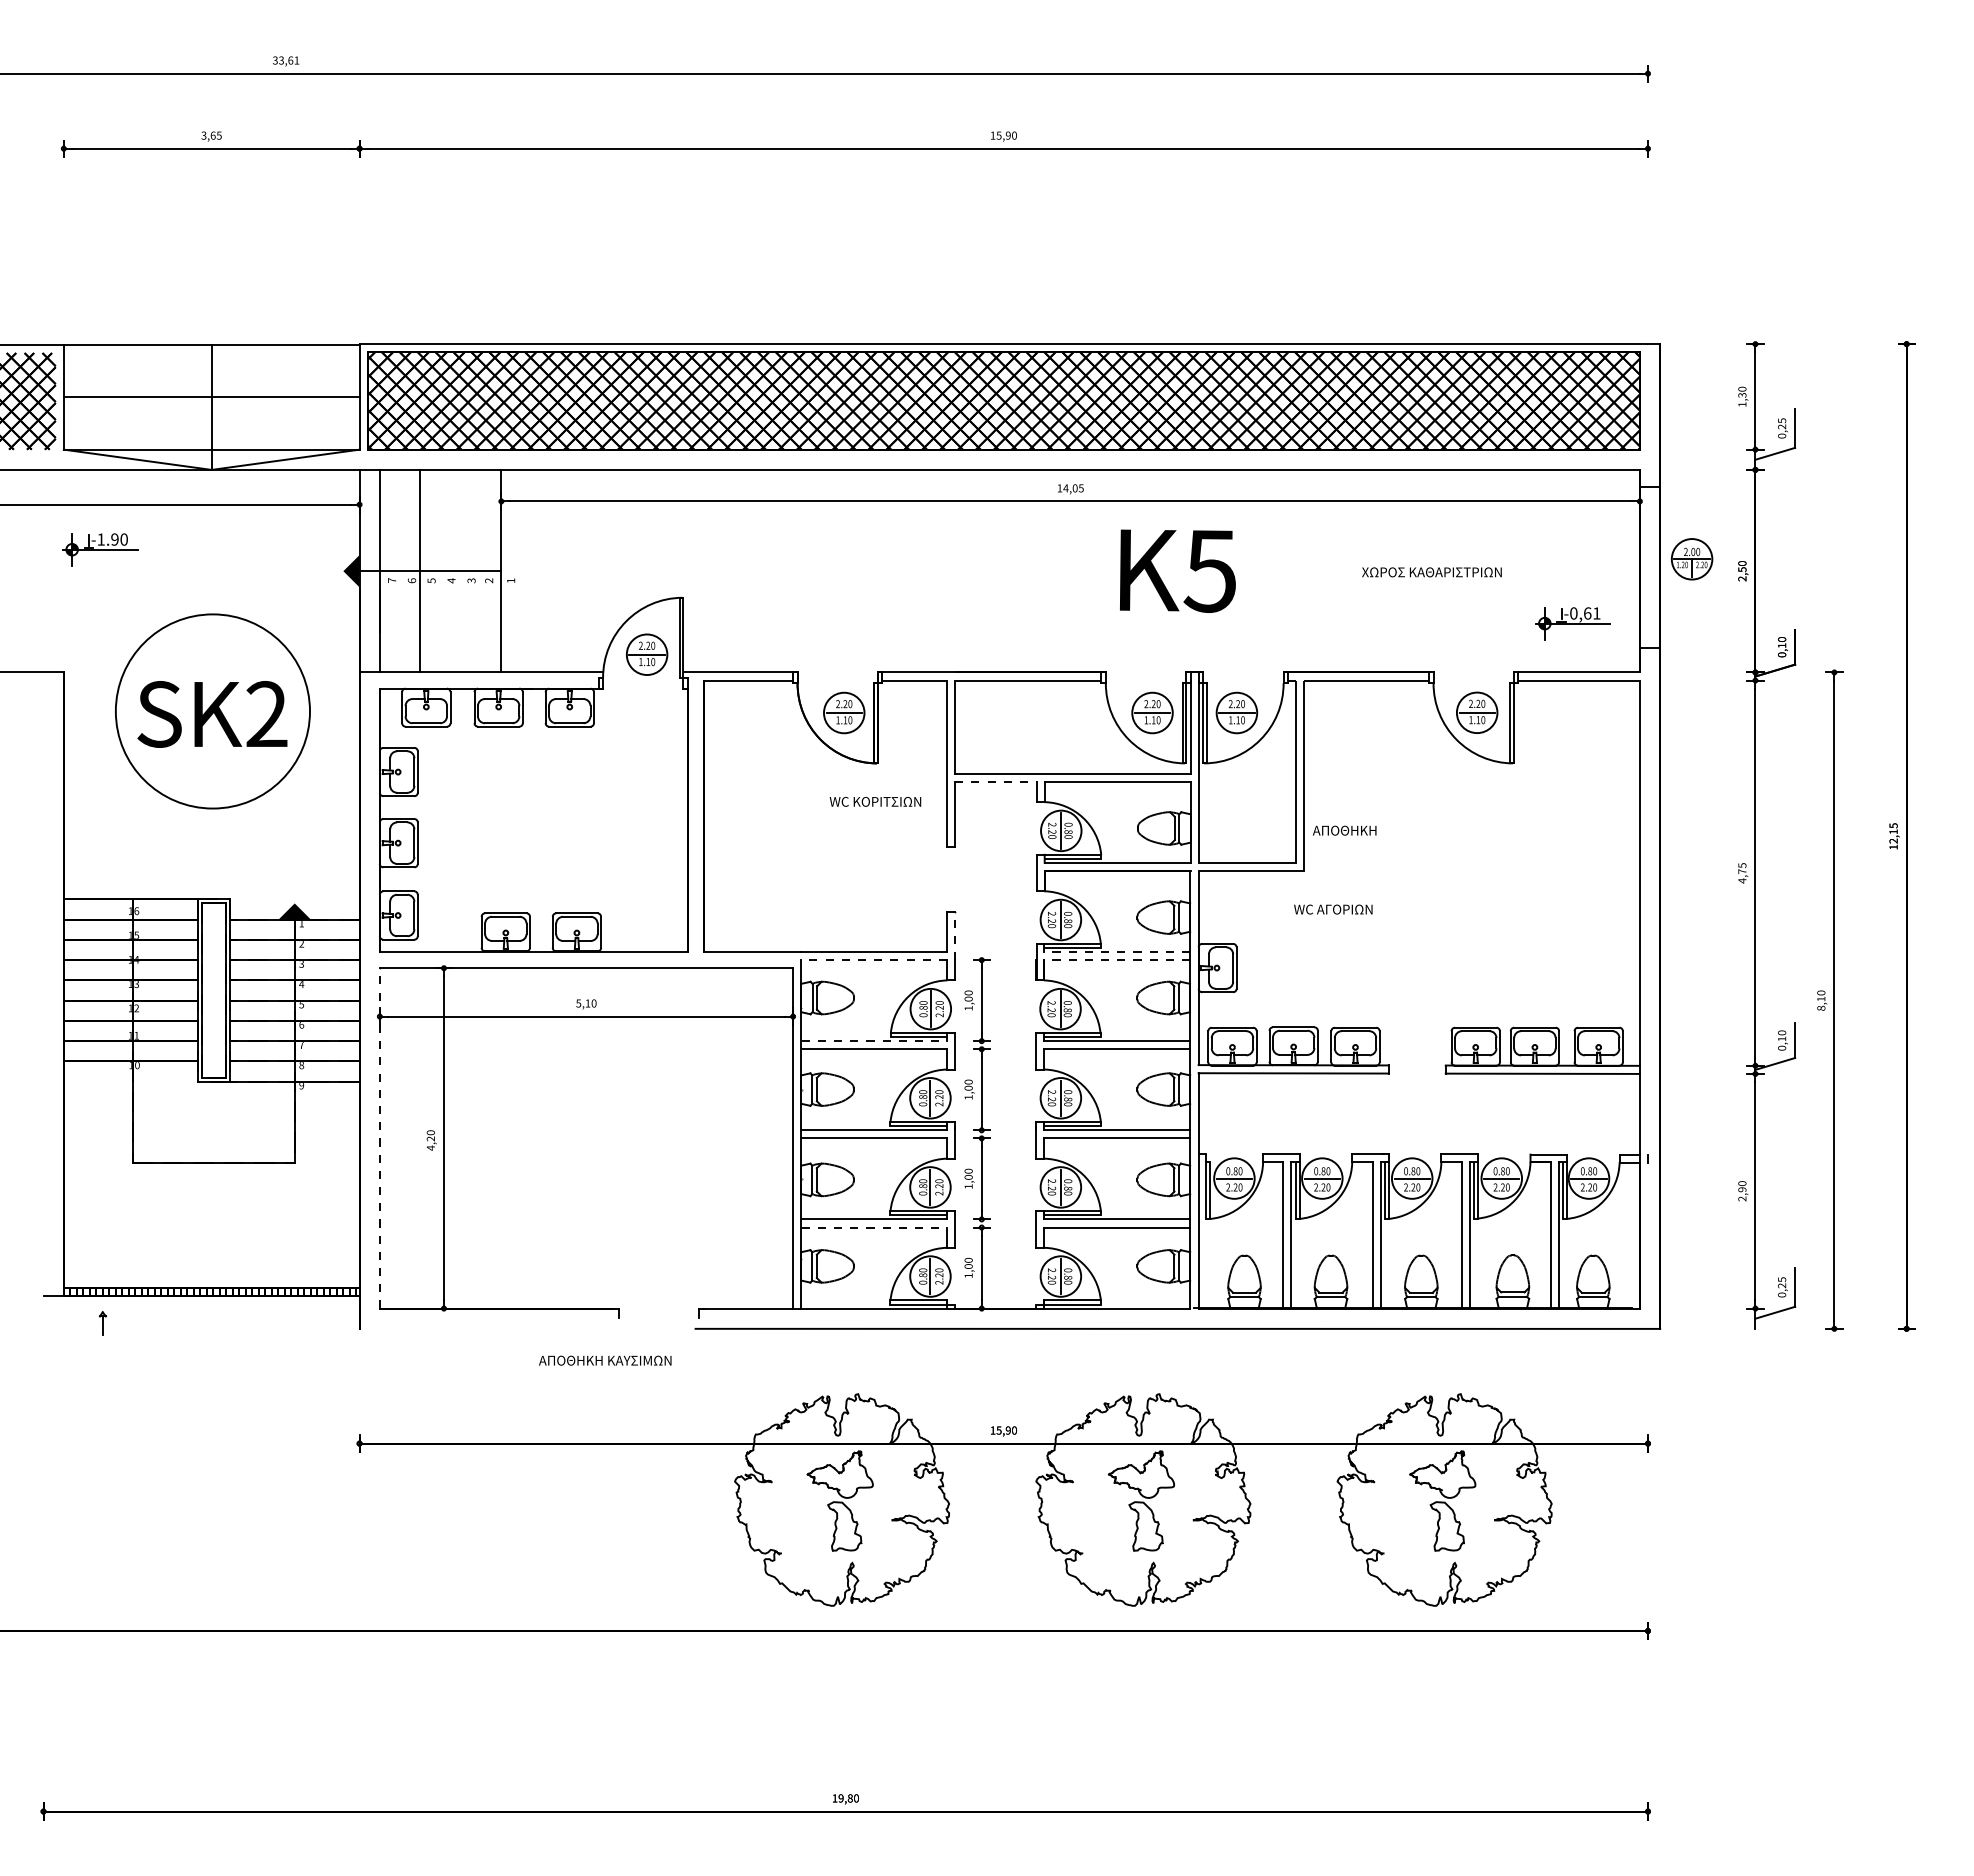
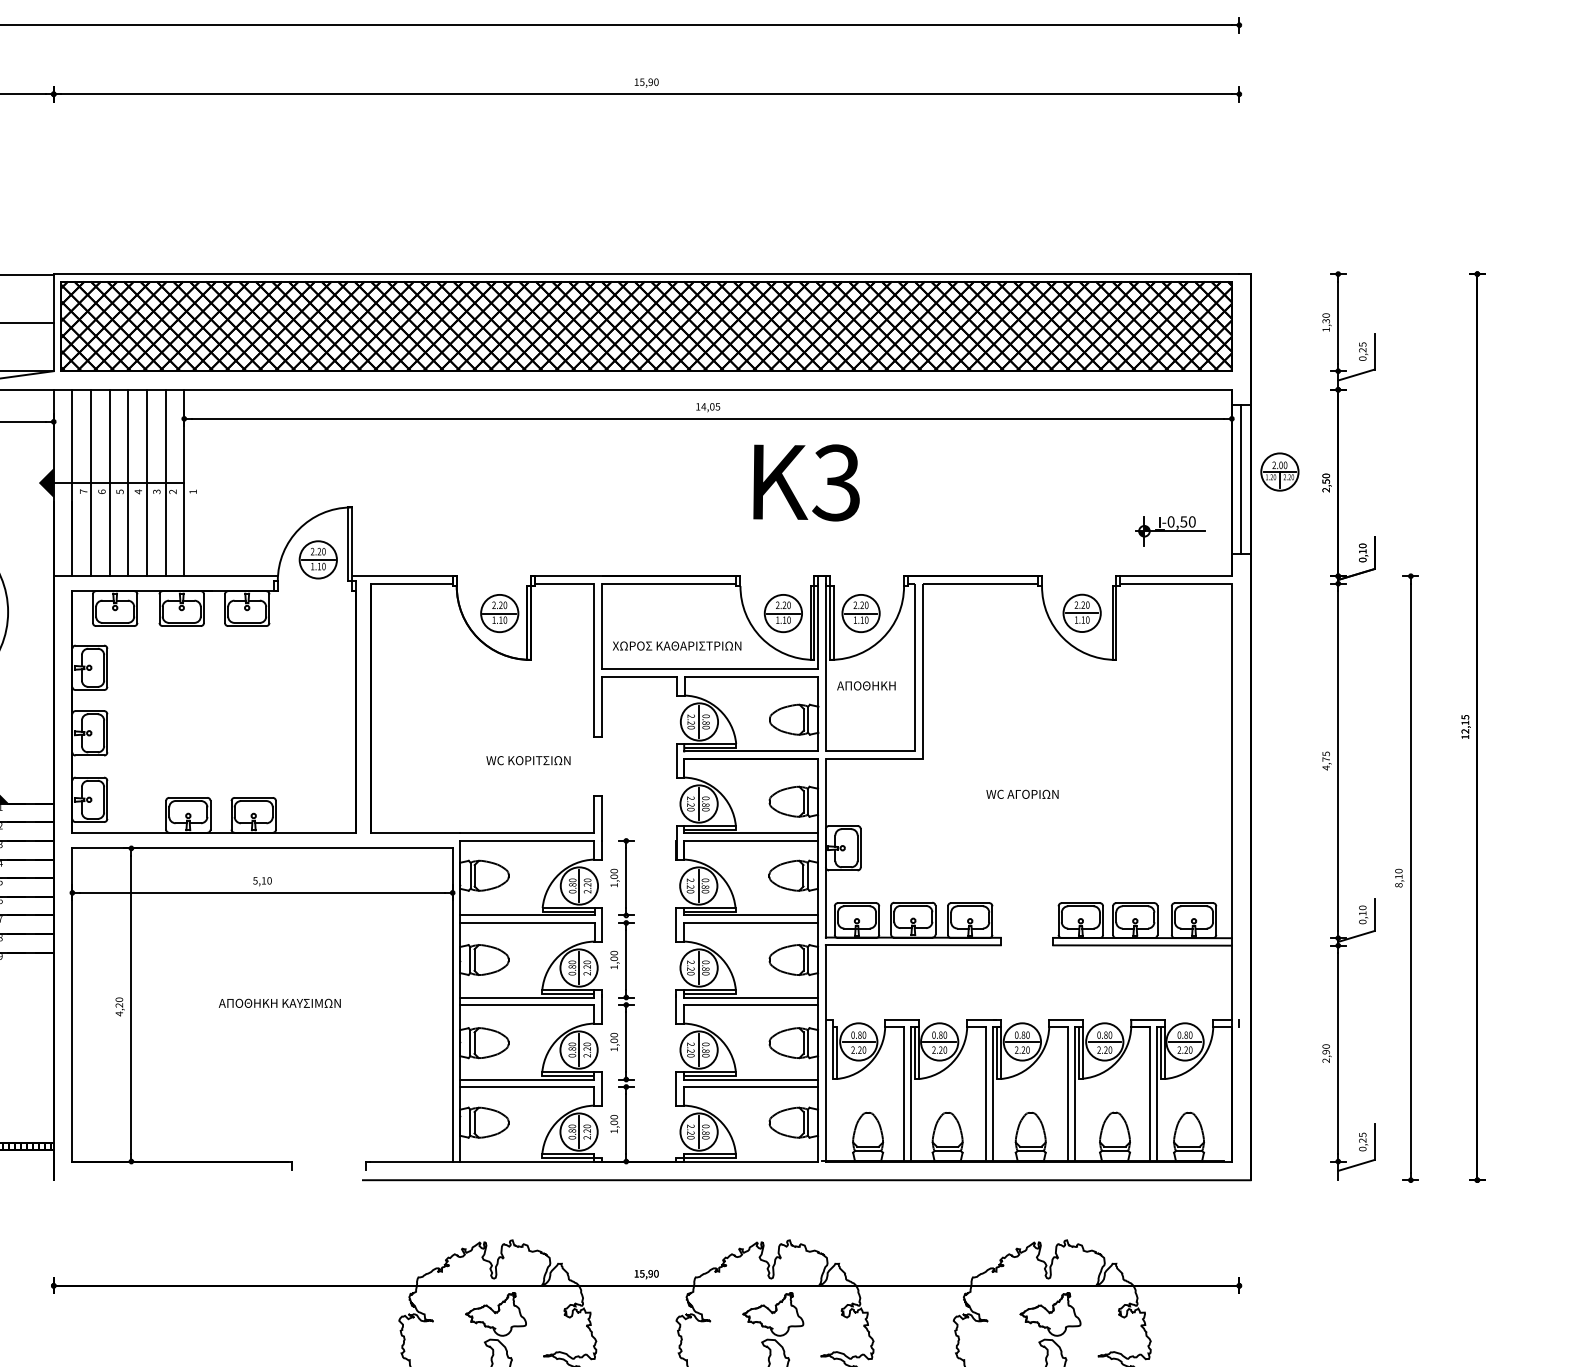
line: (1650, 567) -> (1241, 479), added
line: (400, 570) -> (91, 482), added
line: (440, 570) -> (128, 482), added
line: (460, 570) -> (146, 482), added
line: (481, 570) -> (165, 482), added
text: (1209, 570) -> (835, 482), K5 -> K3
text: (1431, 572) -> (676, 646), moved
text: (1591, 613) -> (1187, 521), -0,61 -> -0,50
line: (996, 781) -> (639, 676), dashed -> solid
text: (875, 801) -> (528, 760), moved
text: (1344, 830) -> (866, 685), moved
text: (1333, 909) -> (1022, 794), moved
line: (955, 935) -> (602, 818), dashed -> solid
line: (1117, 952) -> (751, 833), dashed -> solid
line: (874, 960) -> (527, 841), dashed -> solid
line: (1117, 960) -> (751, 841), dashed -> solid
line: (874, 1041) -> (527, 915), dashed -> solid
line: (379, 1137) -> (72, 1004), dashed -> solid
line: (874, 1227) -> (527, 1086), dashed -> solid
text: (605, 1360) -> (280, 1003), moved

